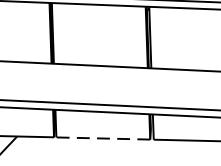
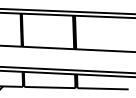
line: (102, 138) -> (49, 87), dashed -> solid

